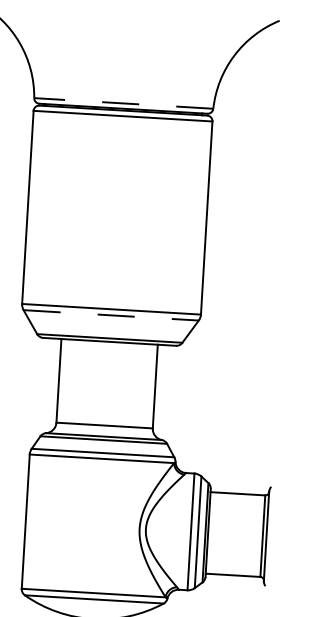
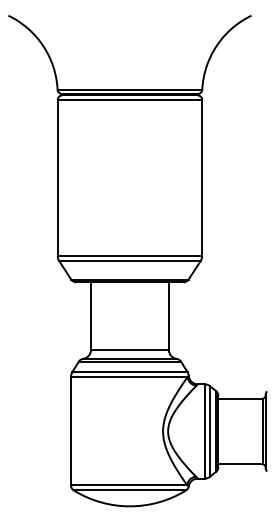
line: (123, 103) -> (129, 89), dashed -> solid
line: (110, 314) -> (129, 260), dashed -> solid

